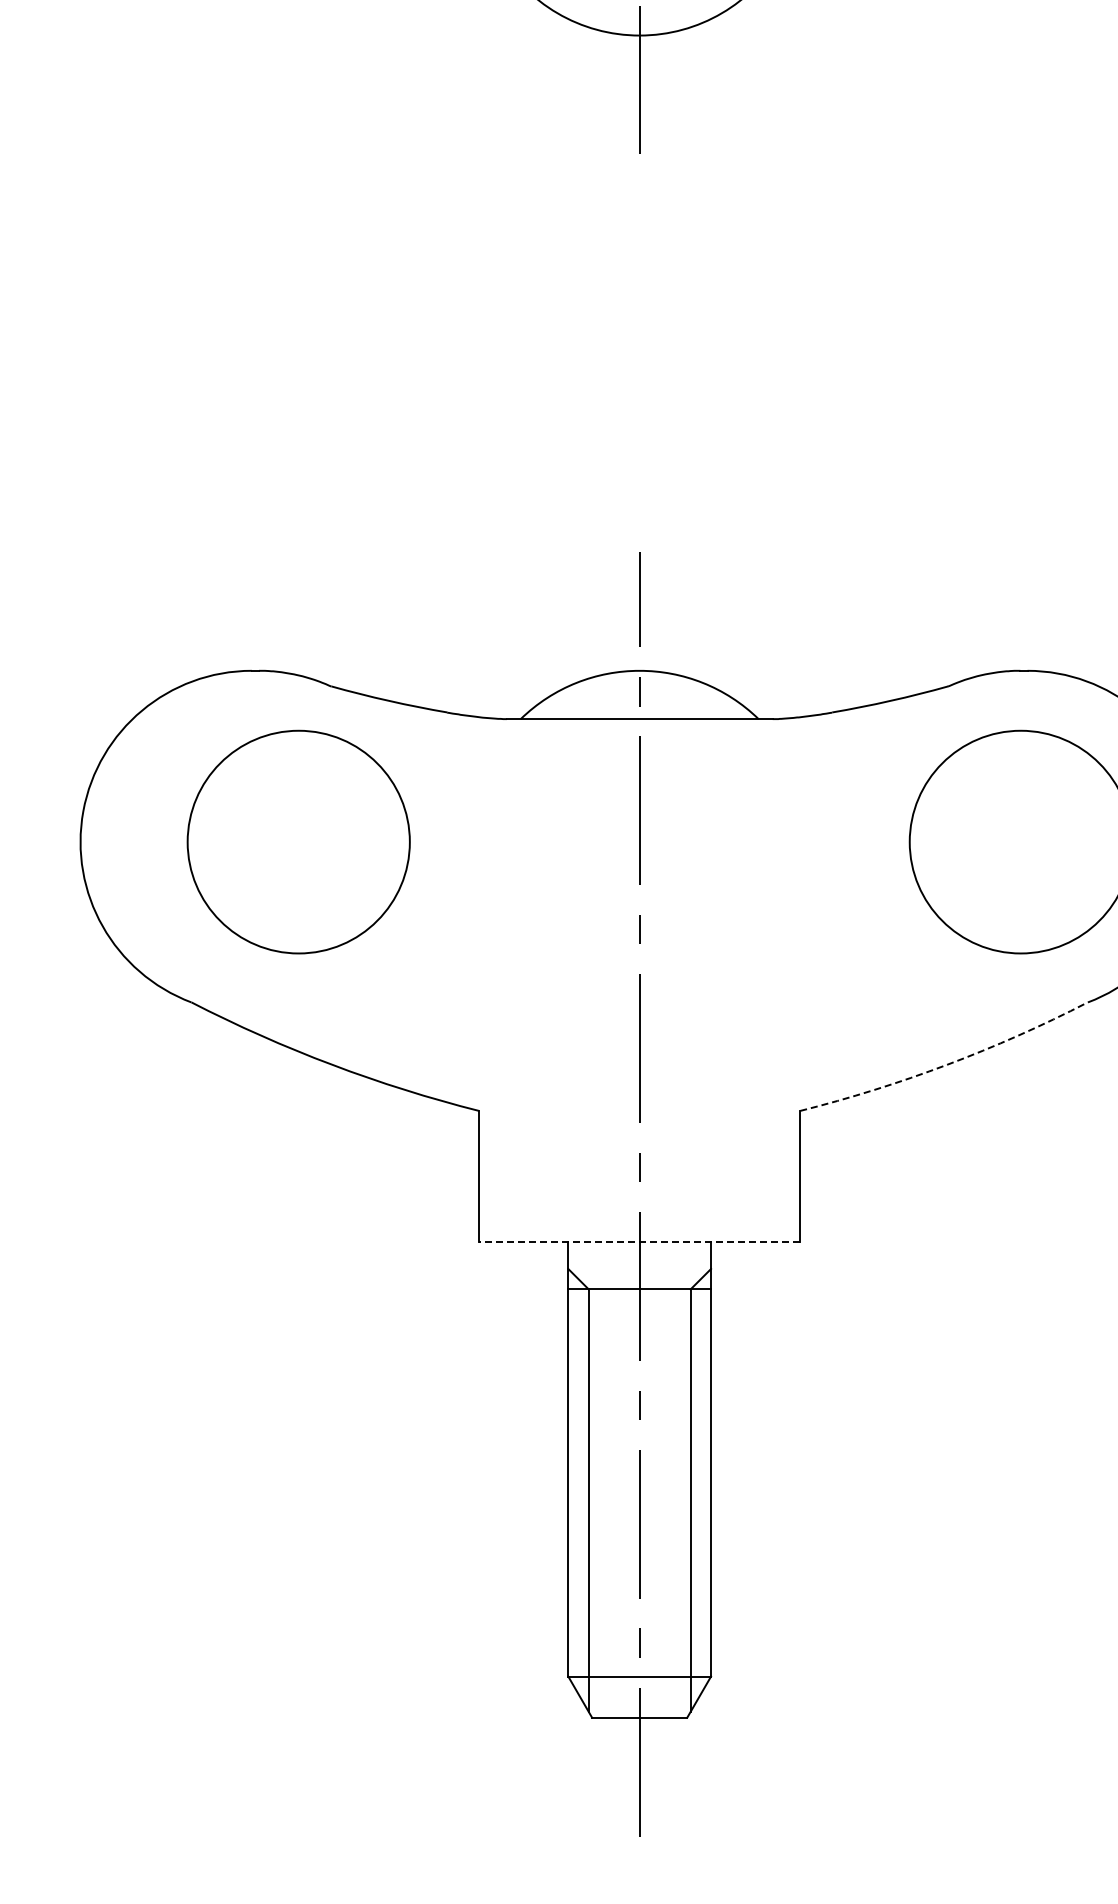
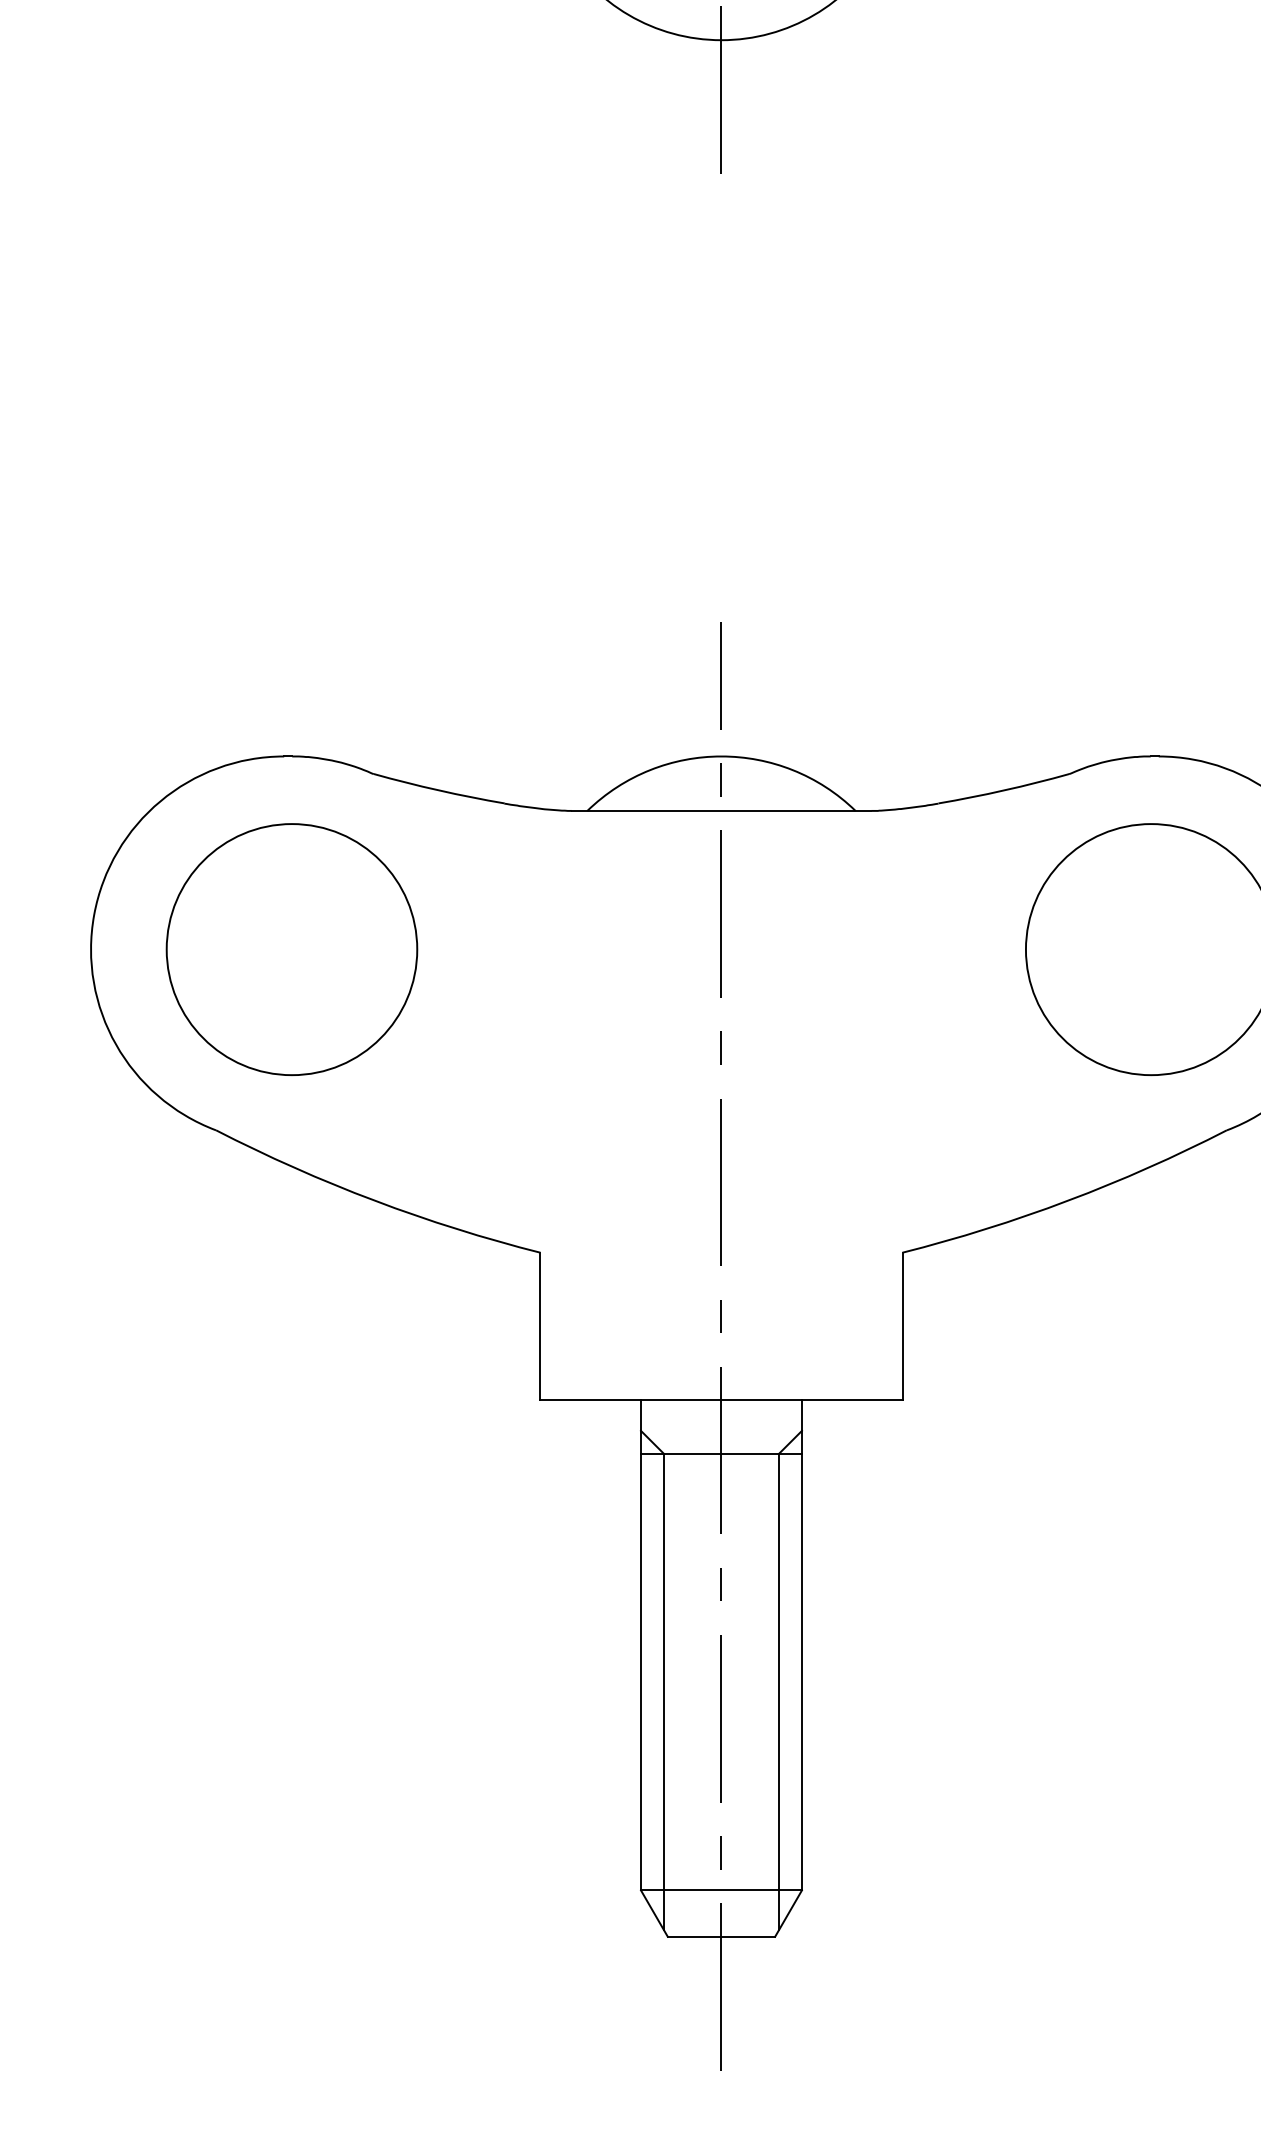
part: (298, 841) -> (291, 948), moved
arc: (947, 1064) -> (1068, 1200), dashed -> solid
line: (639, 1241) -> (721, 1399), dashed -> solid

